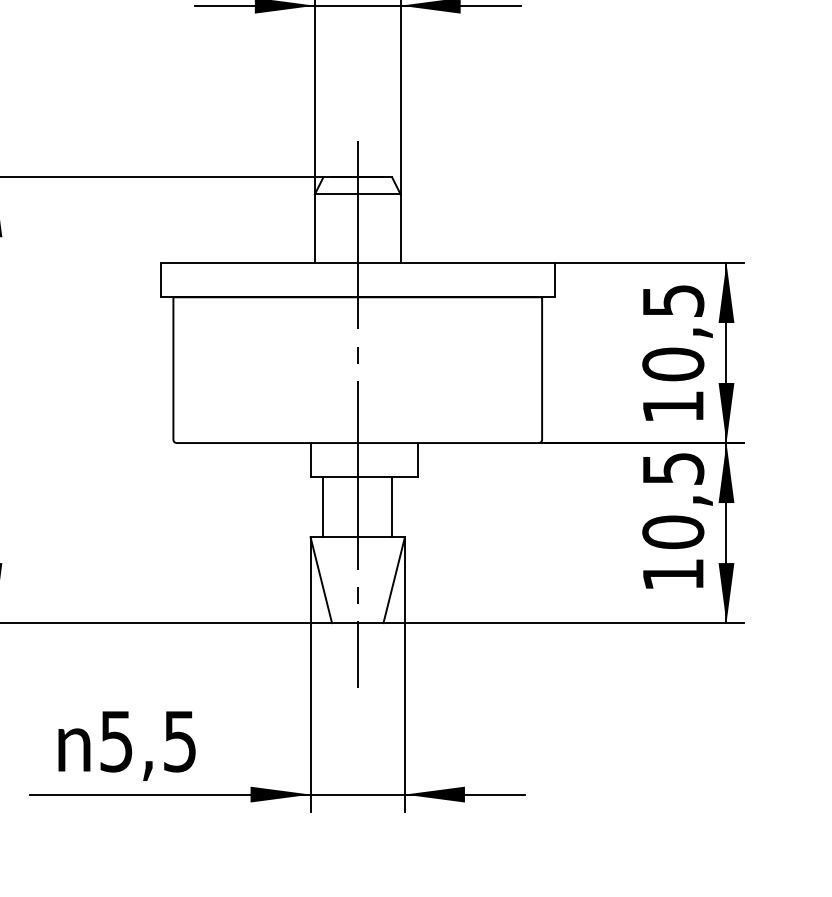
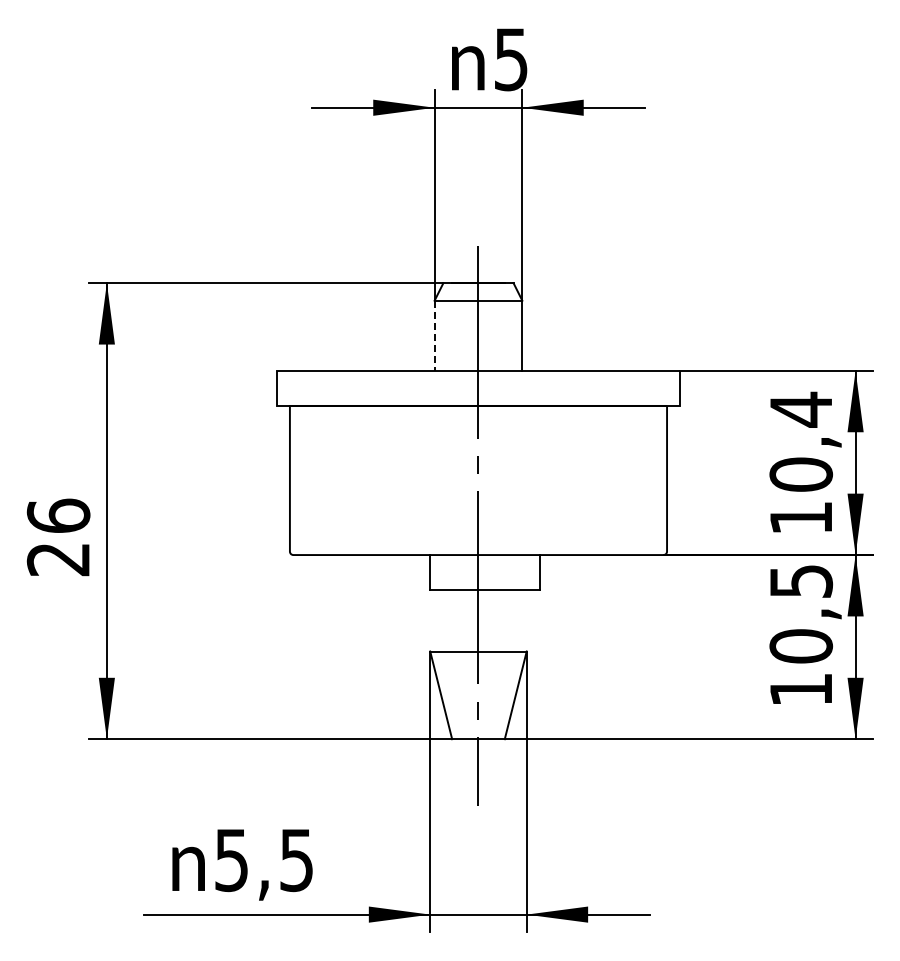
line: (314, 229) -> (434, 336), solid -> dashed
text: (673, 300) -> (801, 409), 10,5 -> 10,4
line: (323, 507) -> (443, 620), removed
line: (391, 507) -> (513, 620), removed

